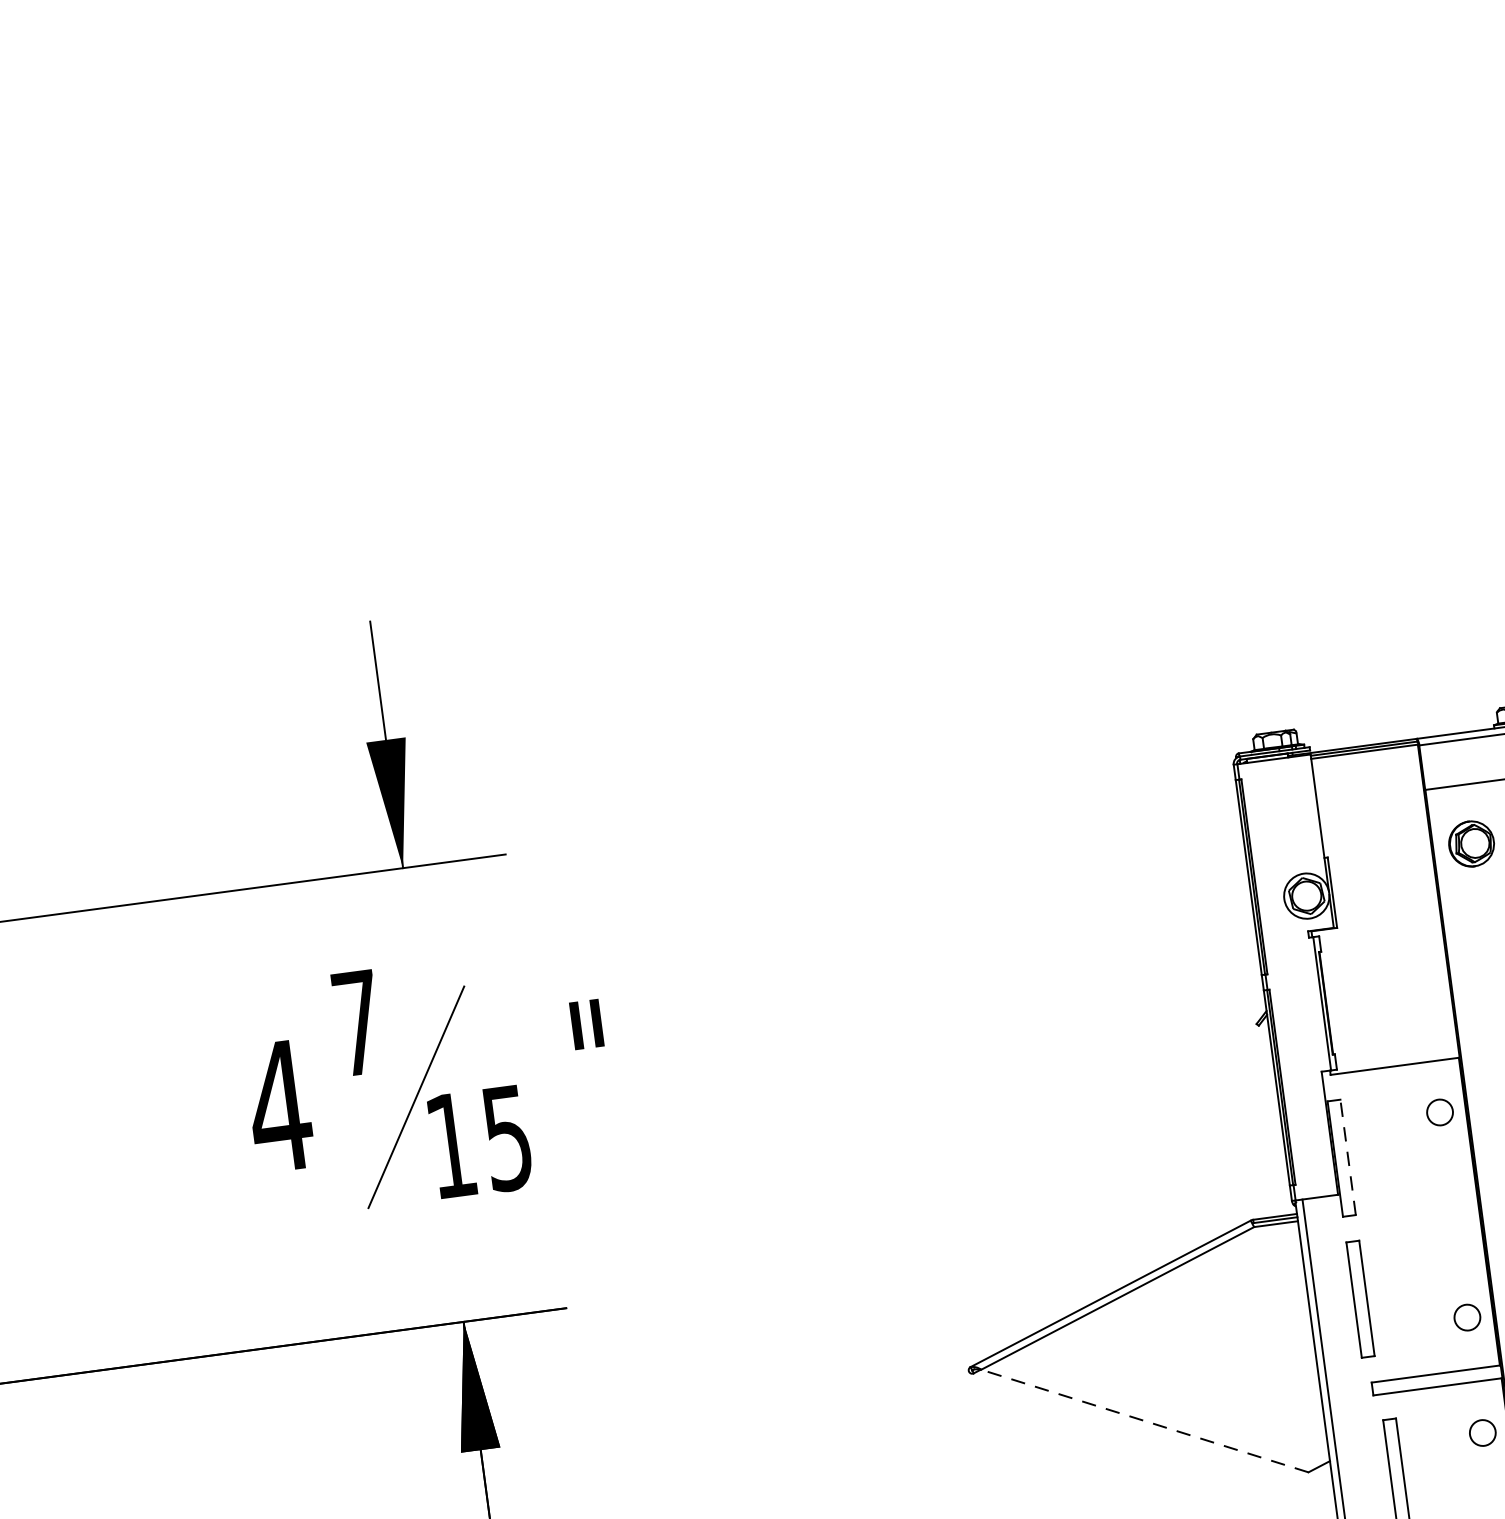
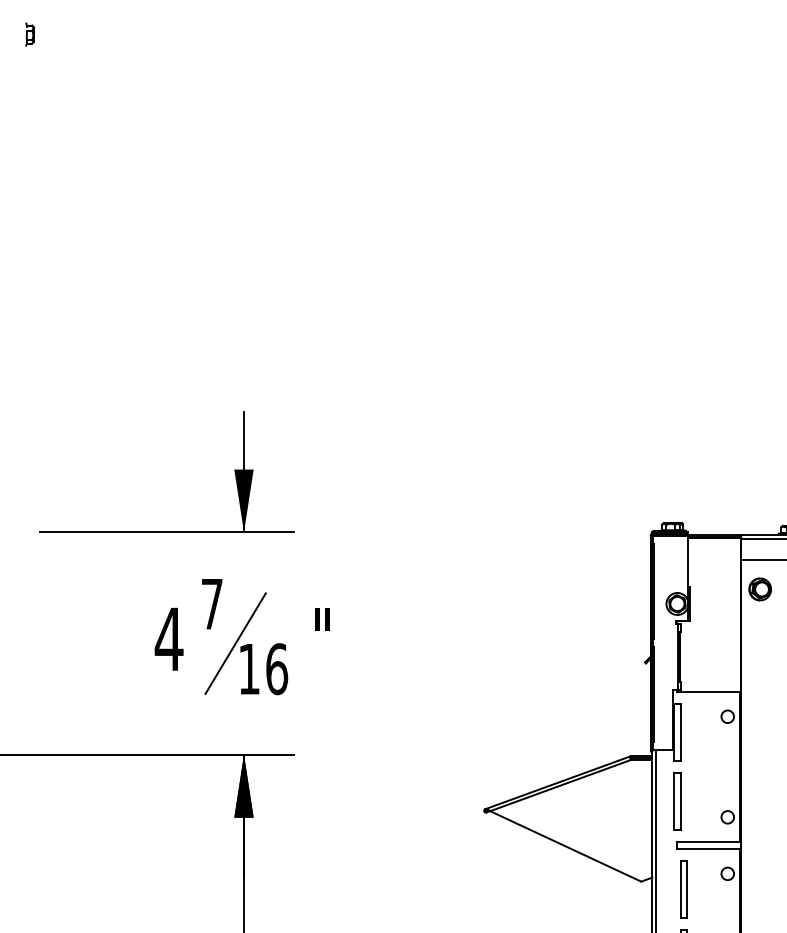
text: (508, 1138) -> (277, 669), 15 -> 16
line: (1347, 1155) -> (680, 731), dashed -> solid
line: (1144, 1421) -> (565, 846), dashed -> solid

